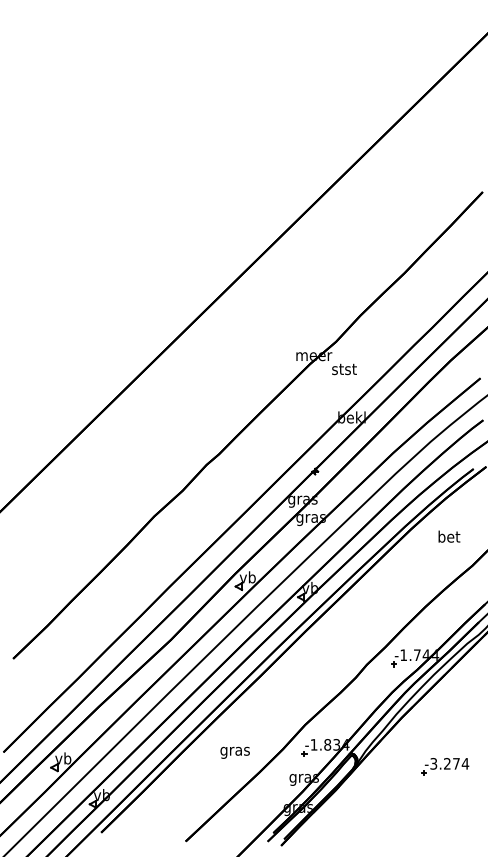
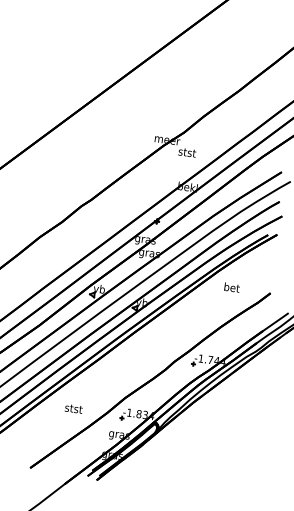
text: (449, 536) -> (232, 287), moved
text: (234, 751) -> (73, 409), gras -> stst
part: (445, 766) -> (219, 440), removed

